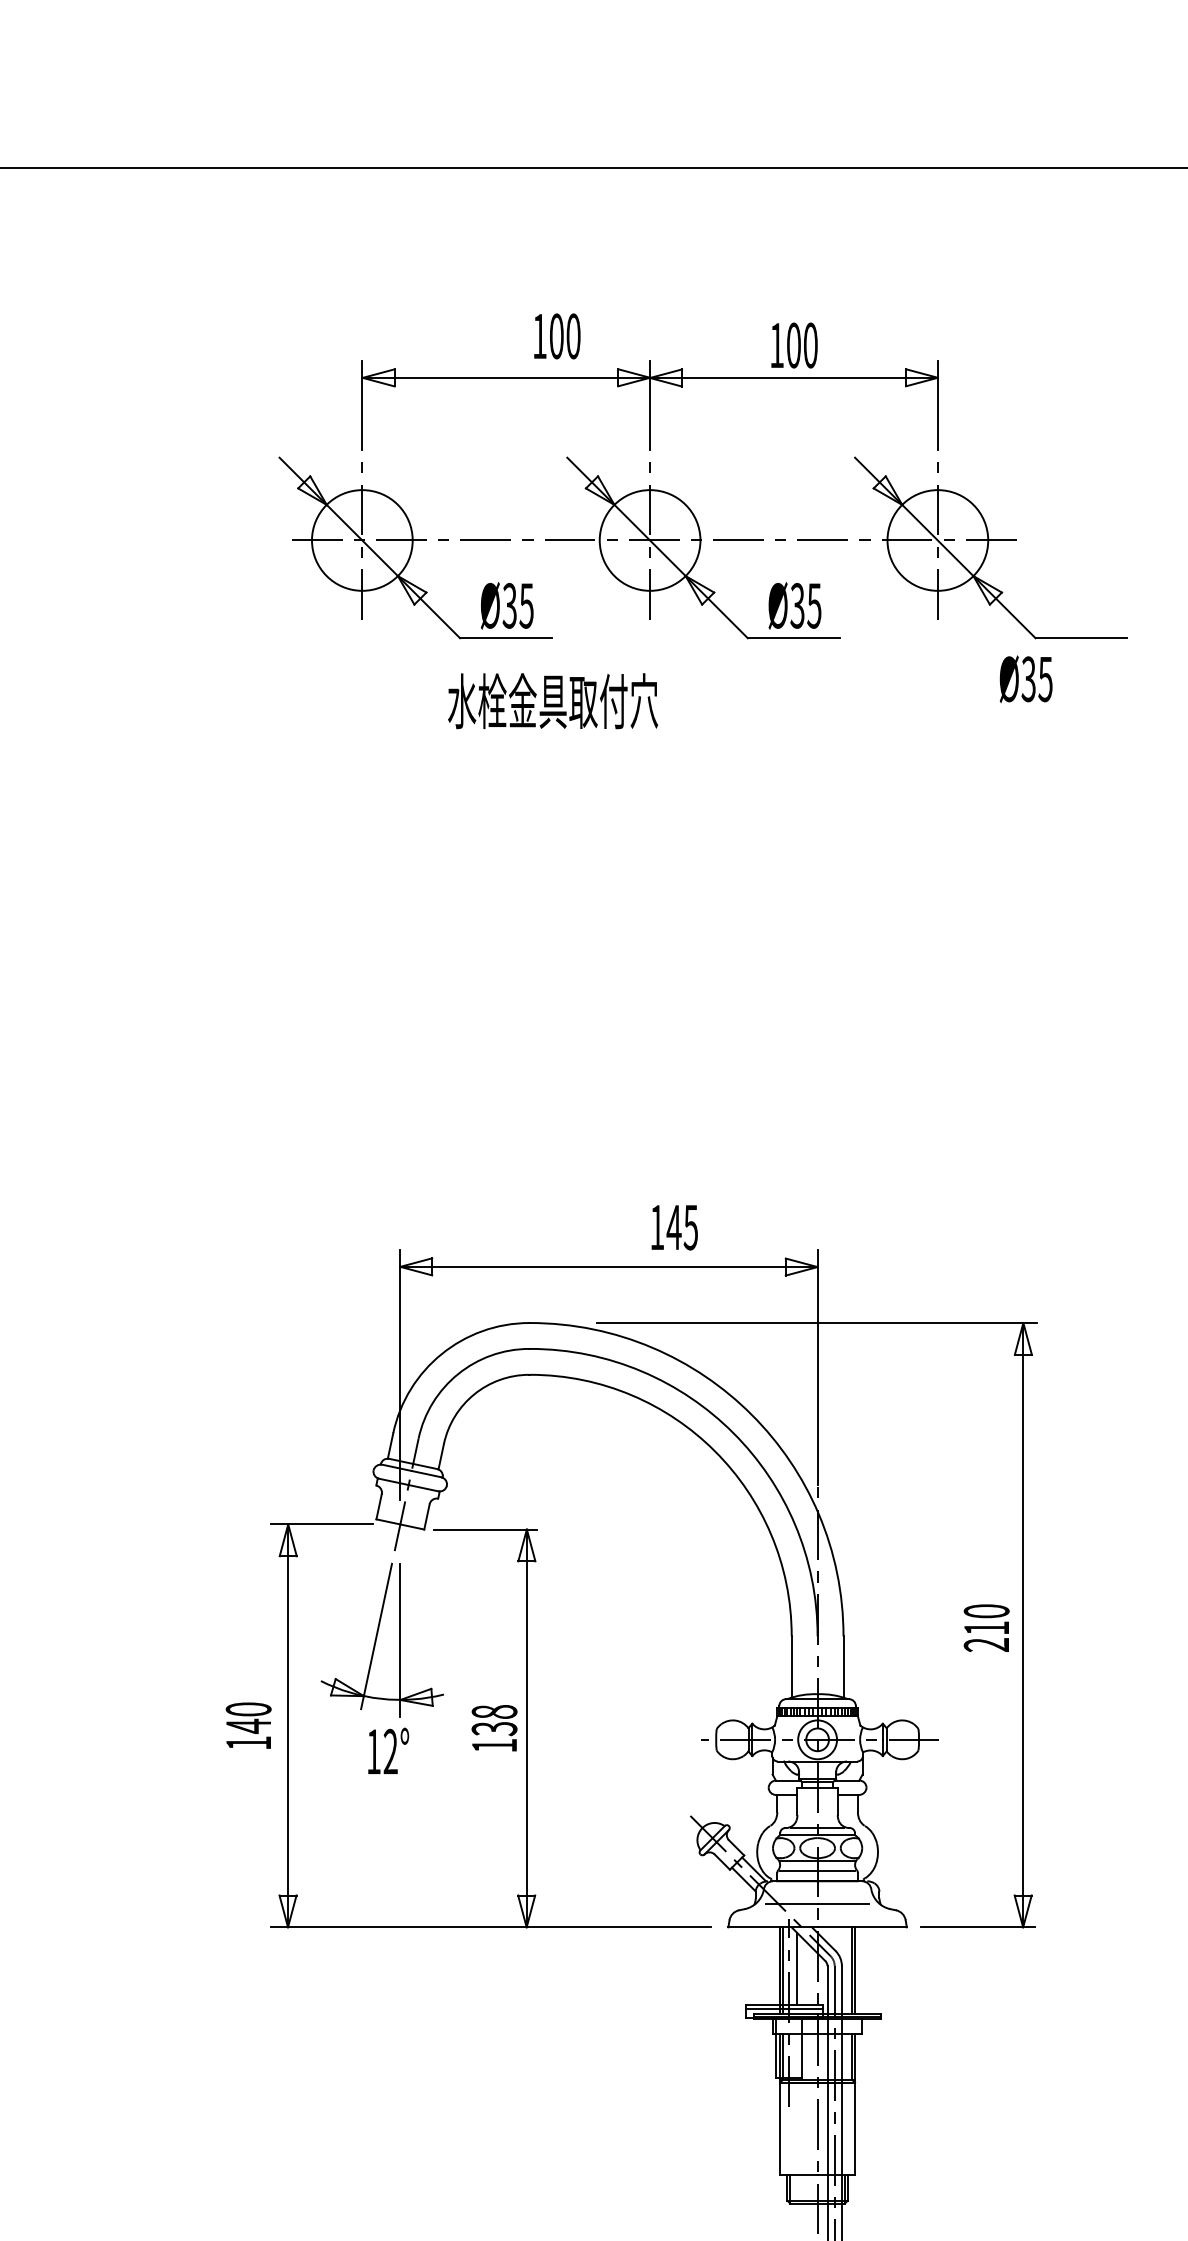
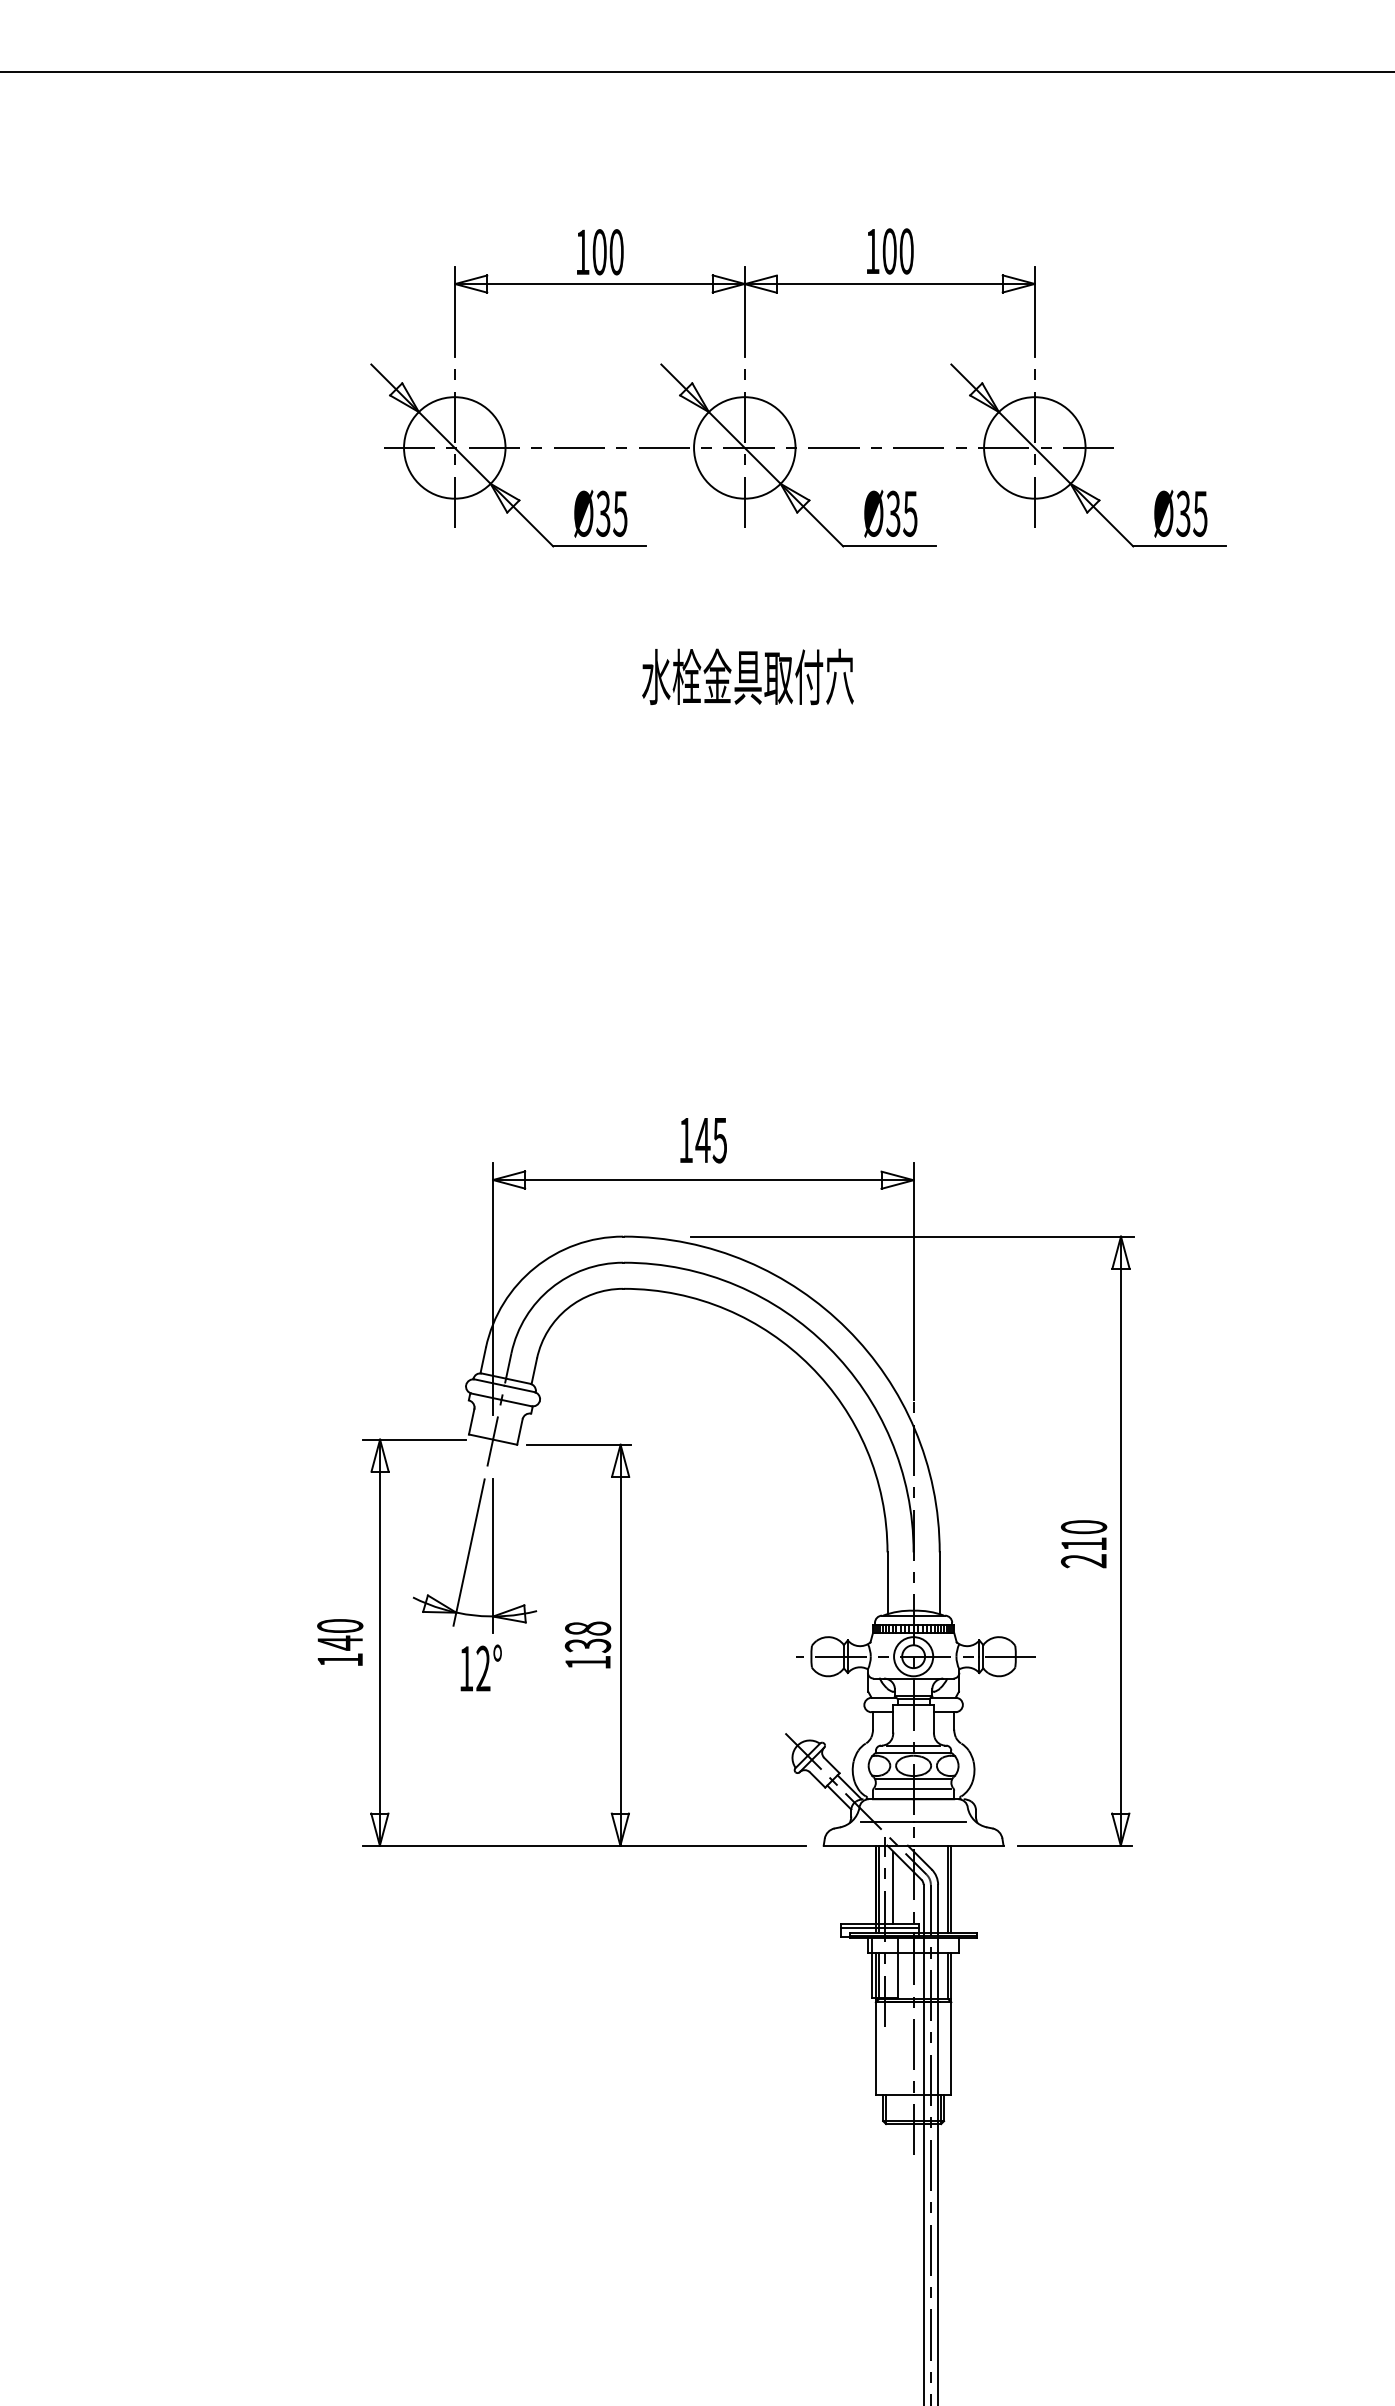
text: (557, 336) -> (600, 252), moved
text: (1025, 678) -> (1180, 513), moved
text: (552, 700) -> (747, 676), moved
text: (674, 1227) -> (703, 1140), moved

